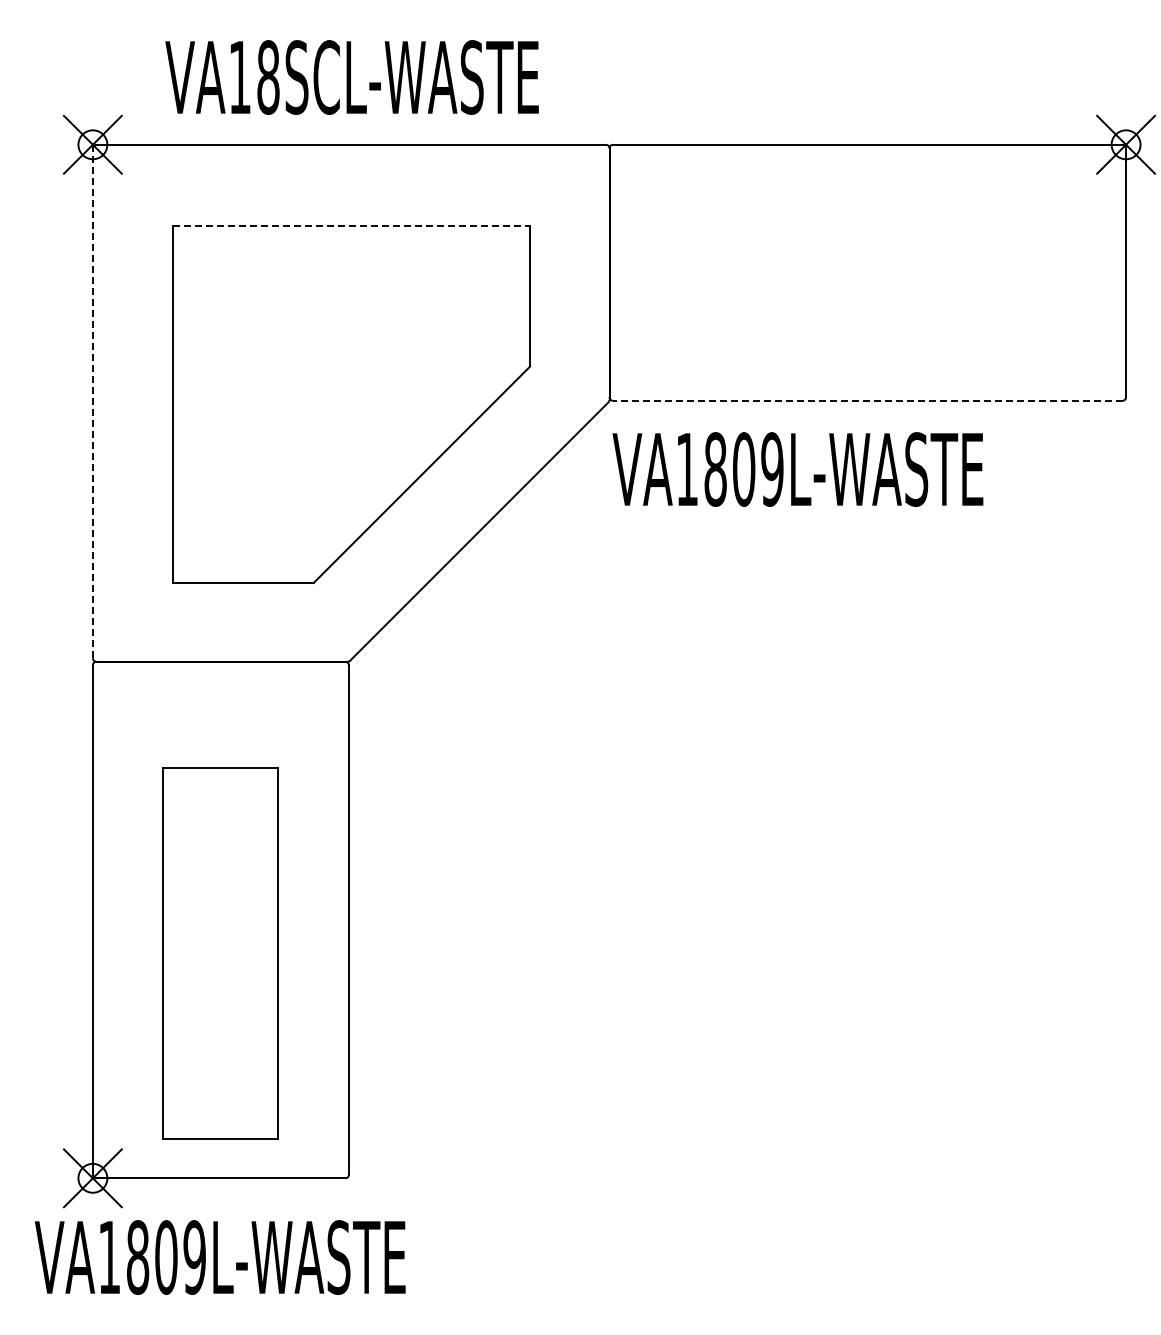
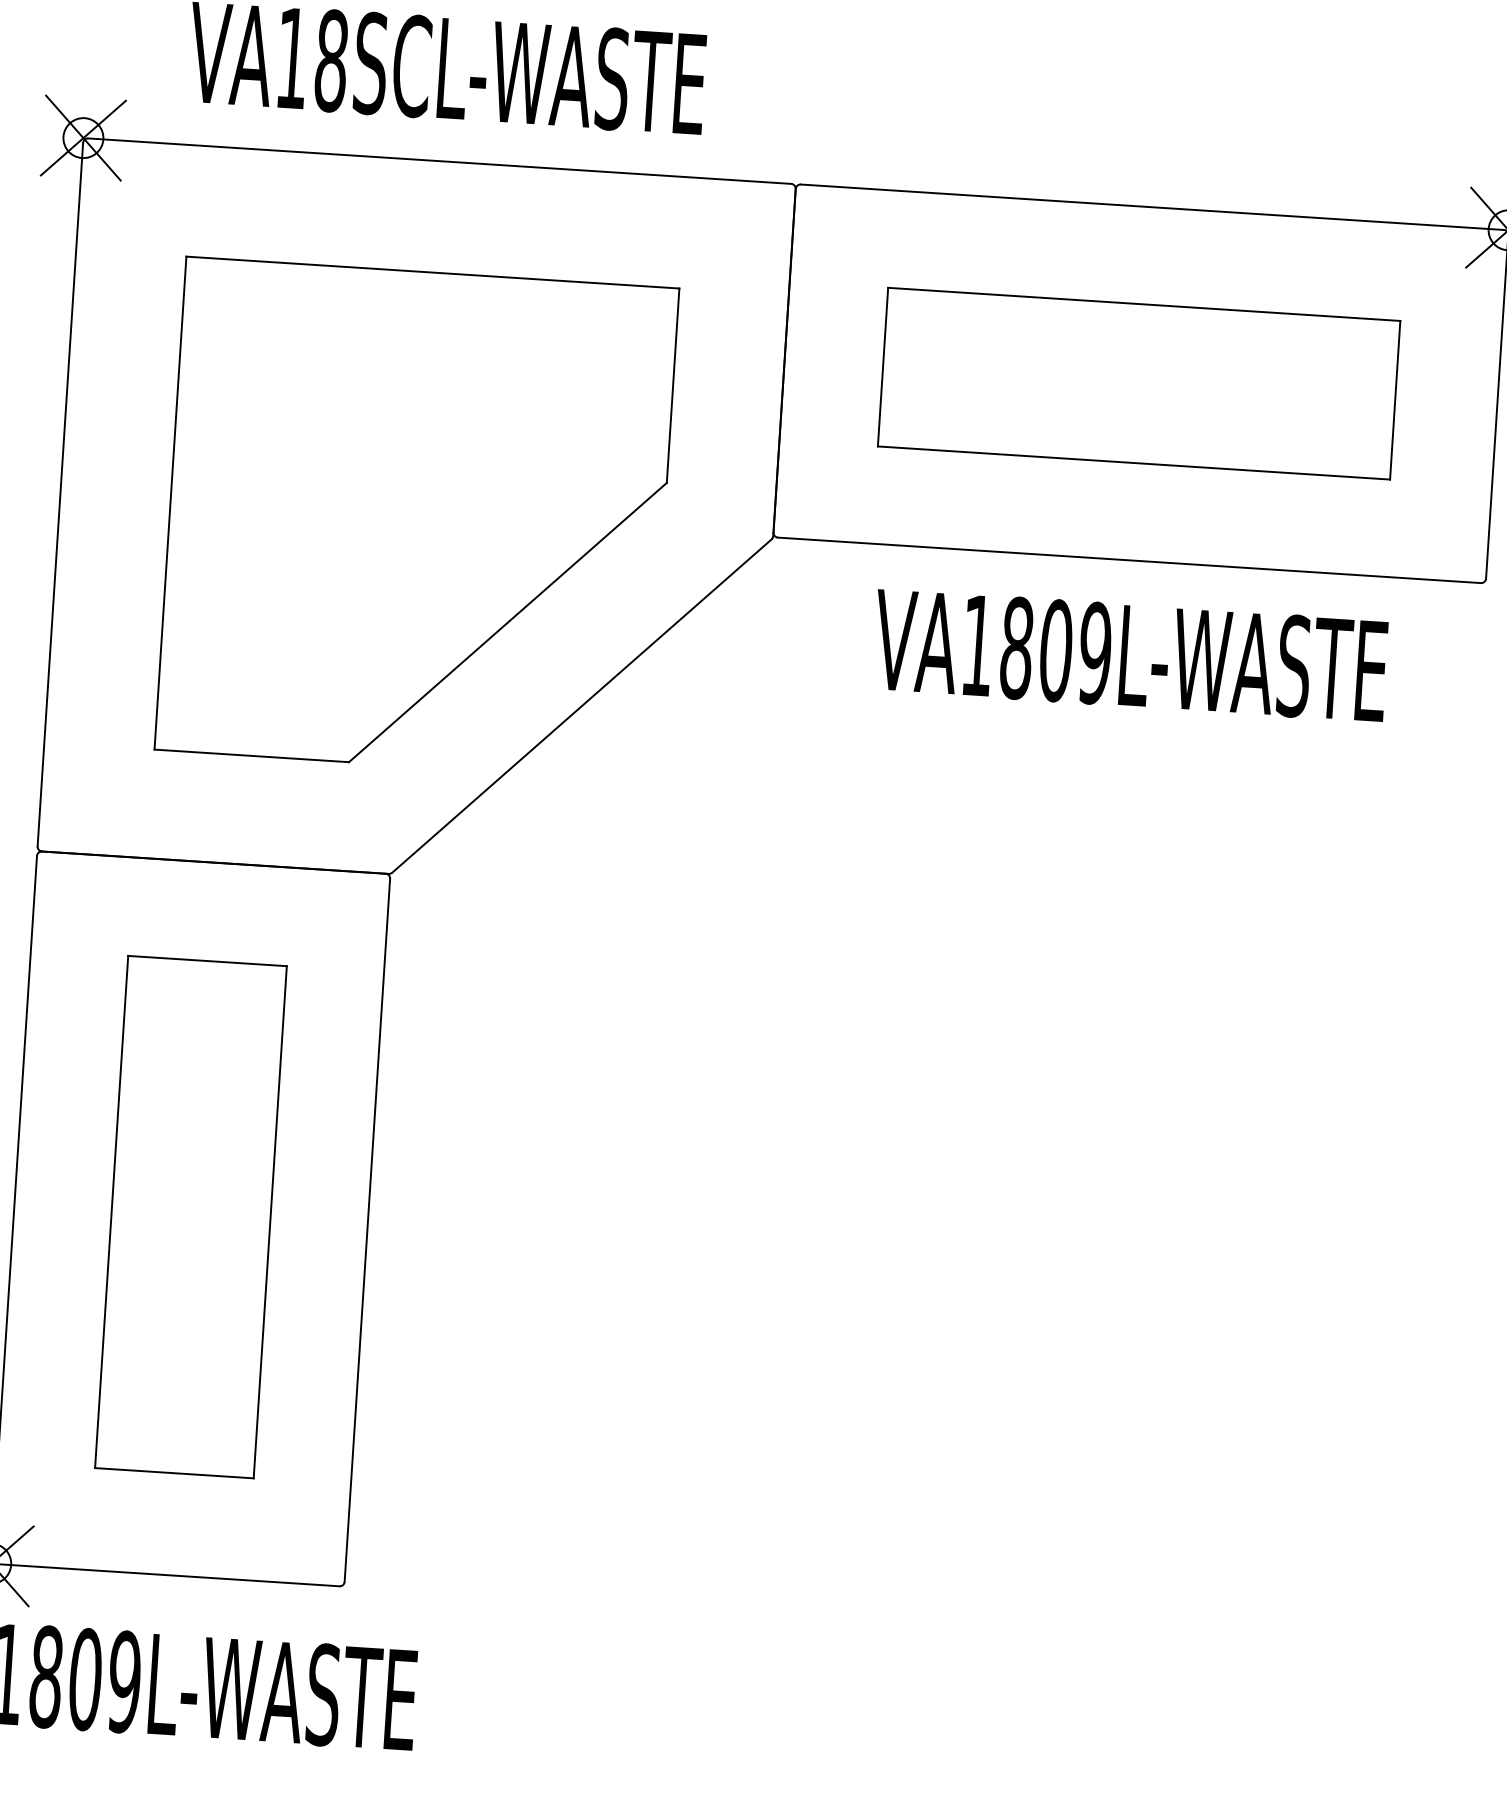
line: (351, 225) -> (432, 272), dashed -> solid
part: (866, 272) -> (1139, 383), added
line: (867, 400) -> (1129, 559), dashed -> solid
line: (92, 402) -> (59, 493), dashed -> solid
text: (797, 469) -> (1129, 655), moved
part: (220, 953) -> (190, 1216), moved

